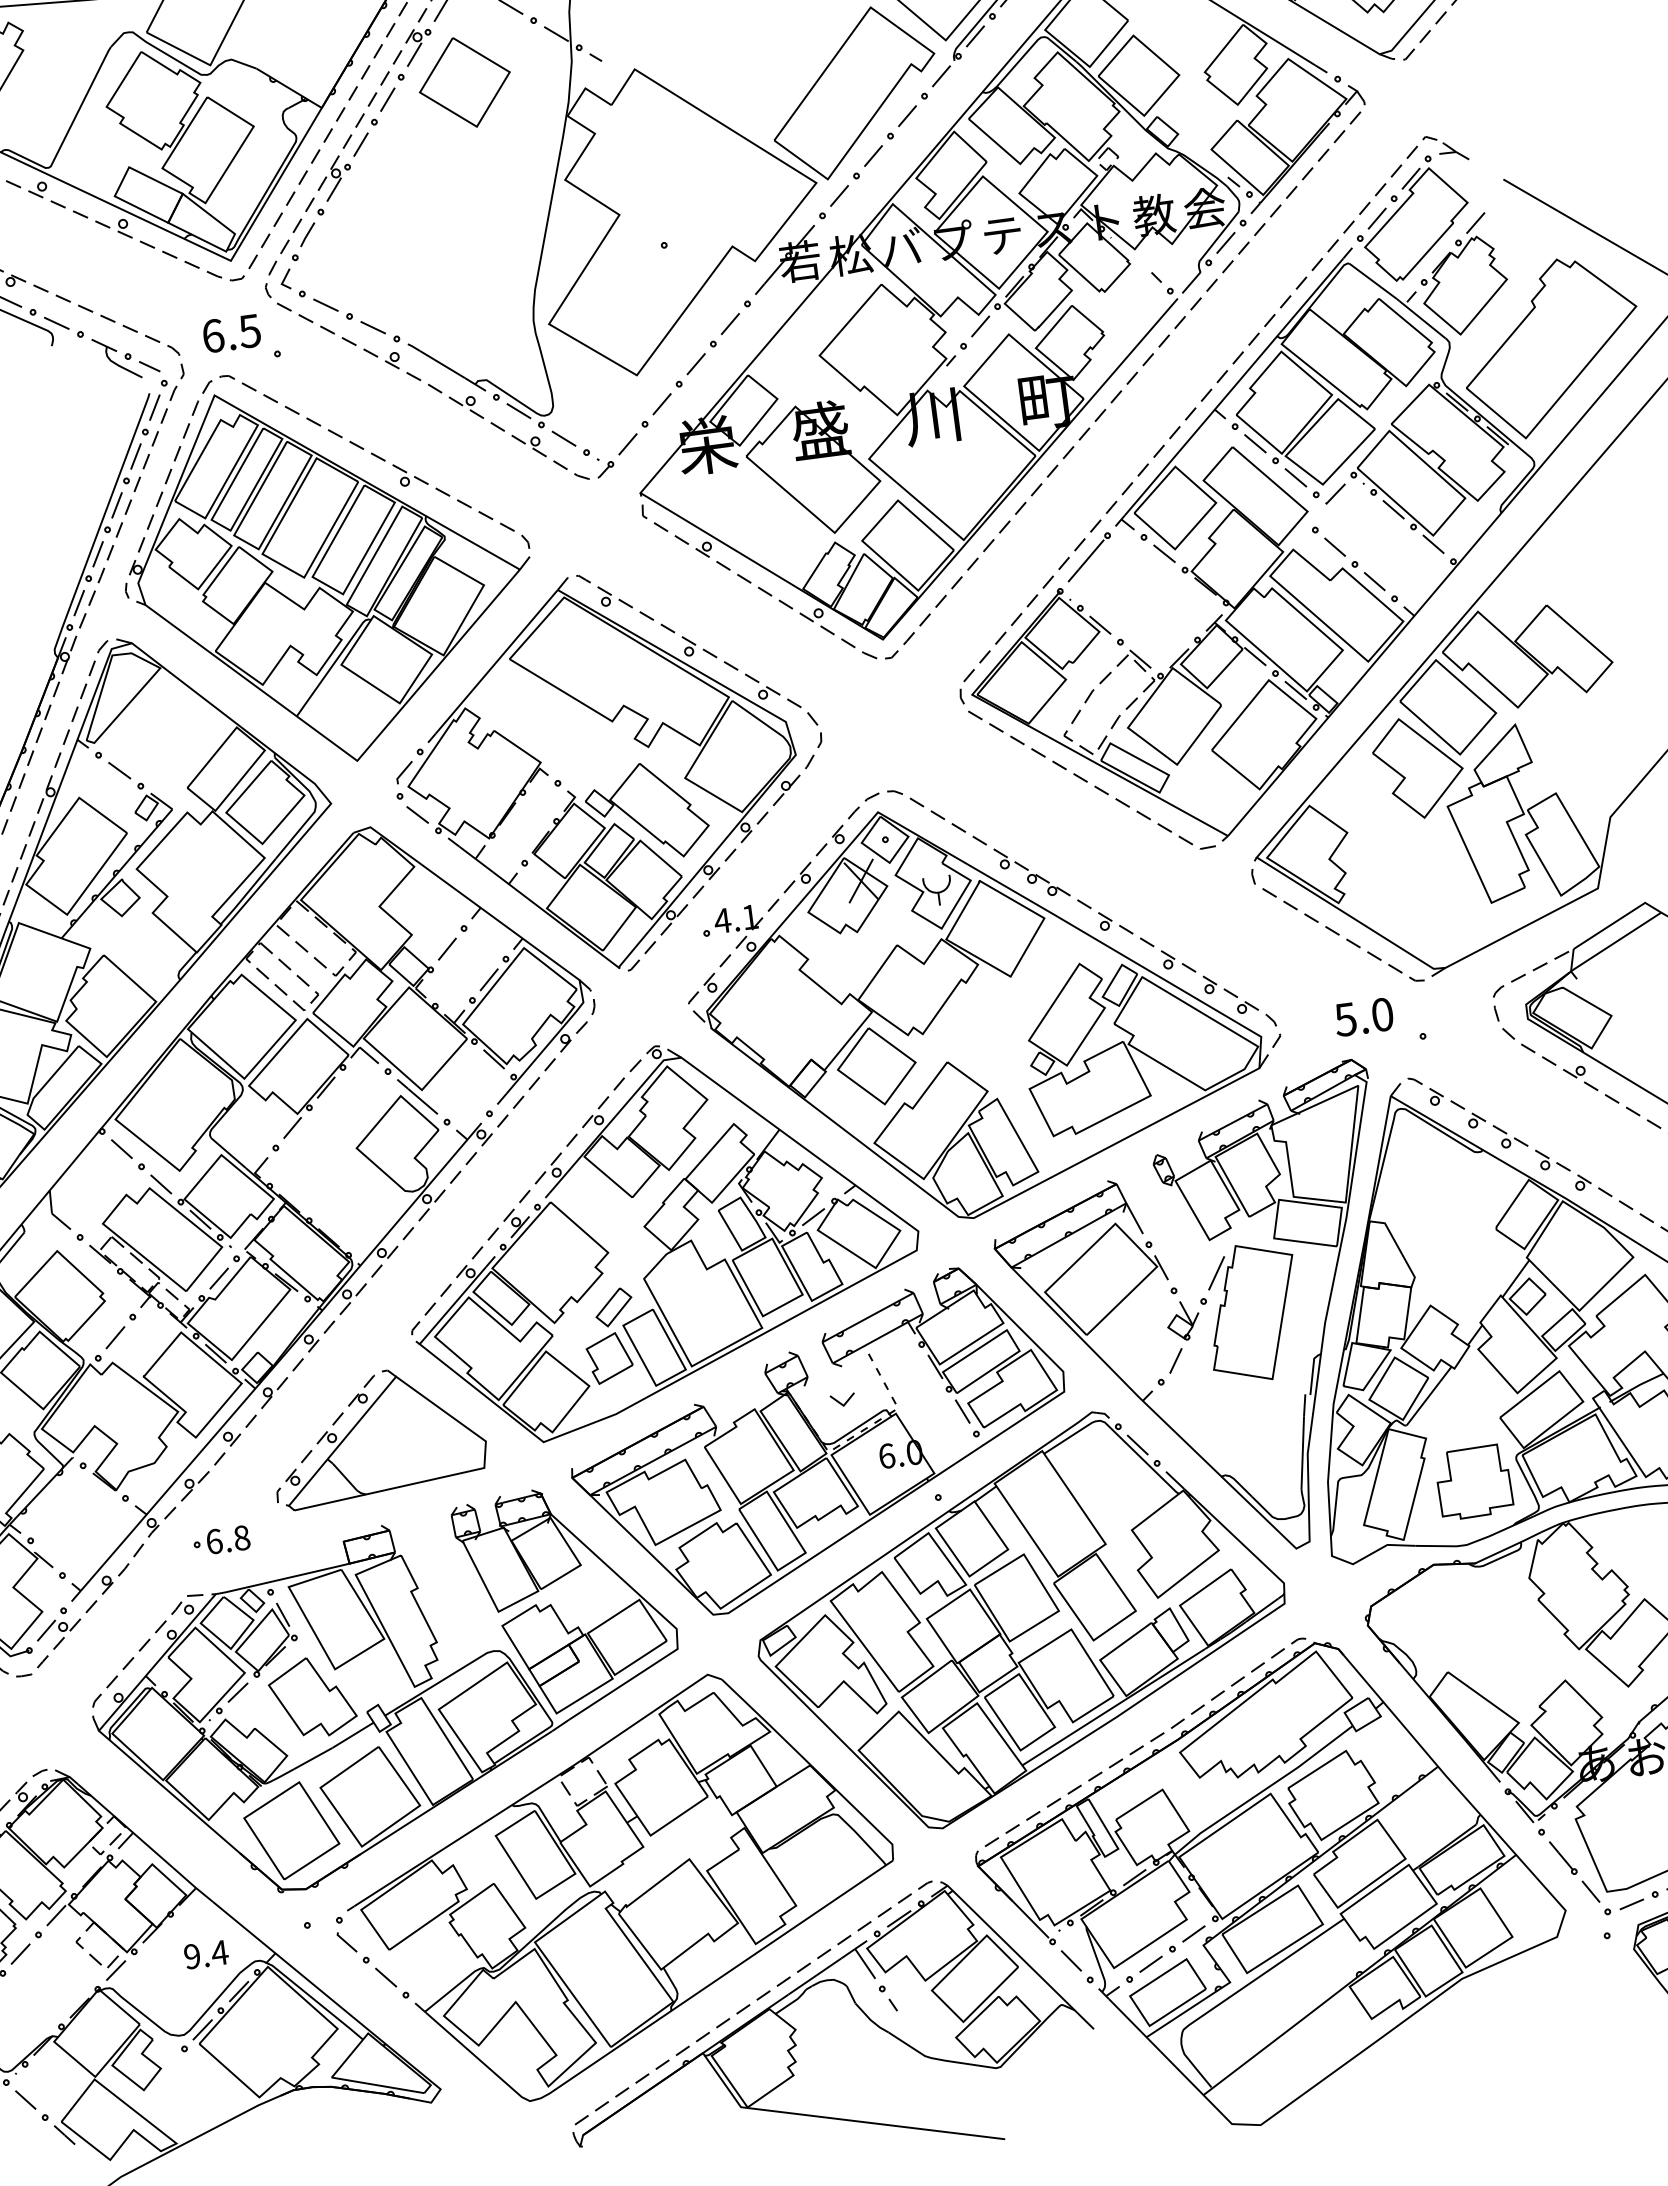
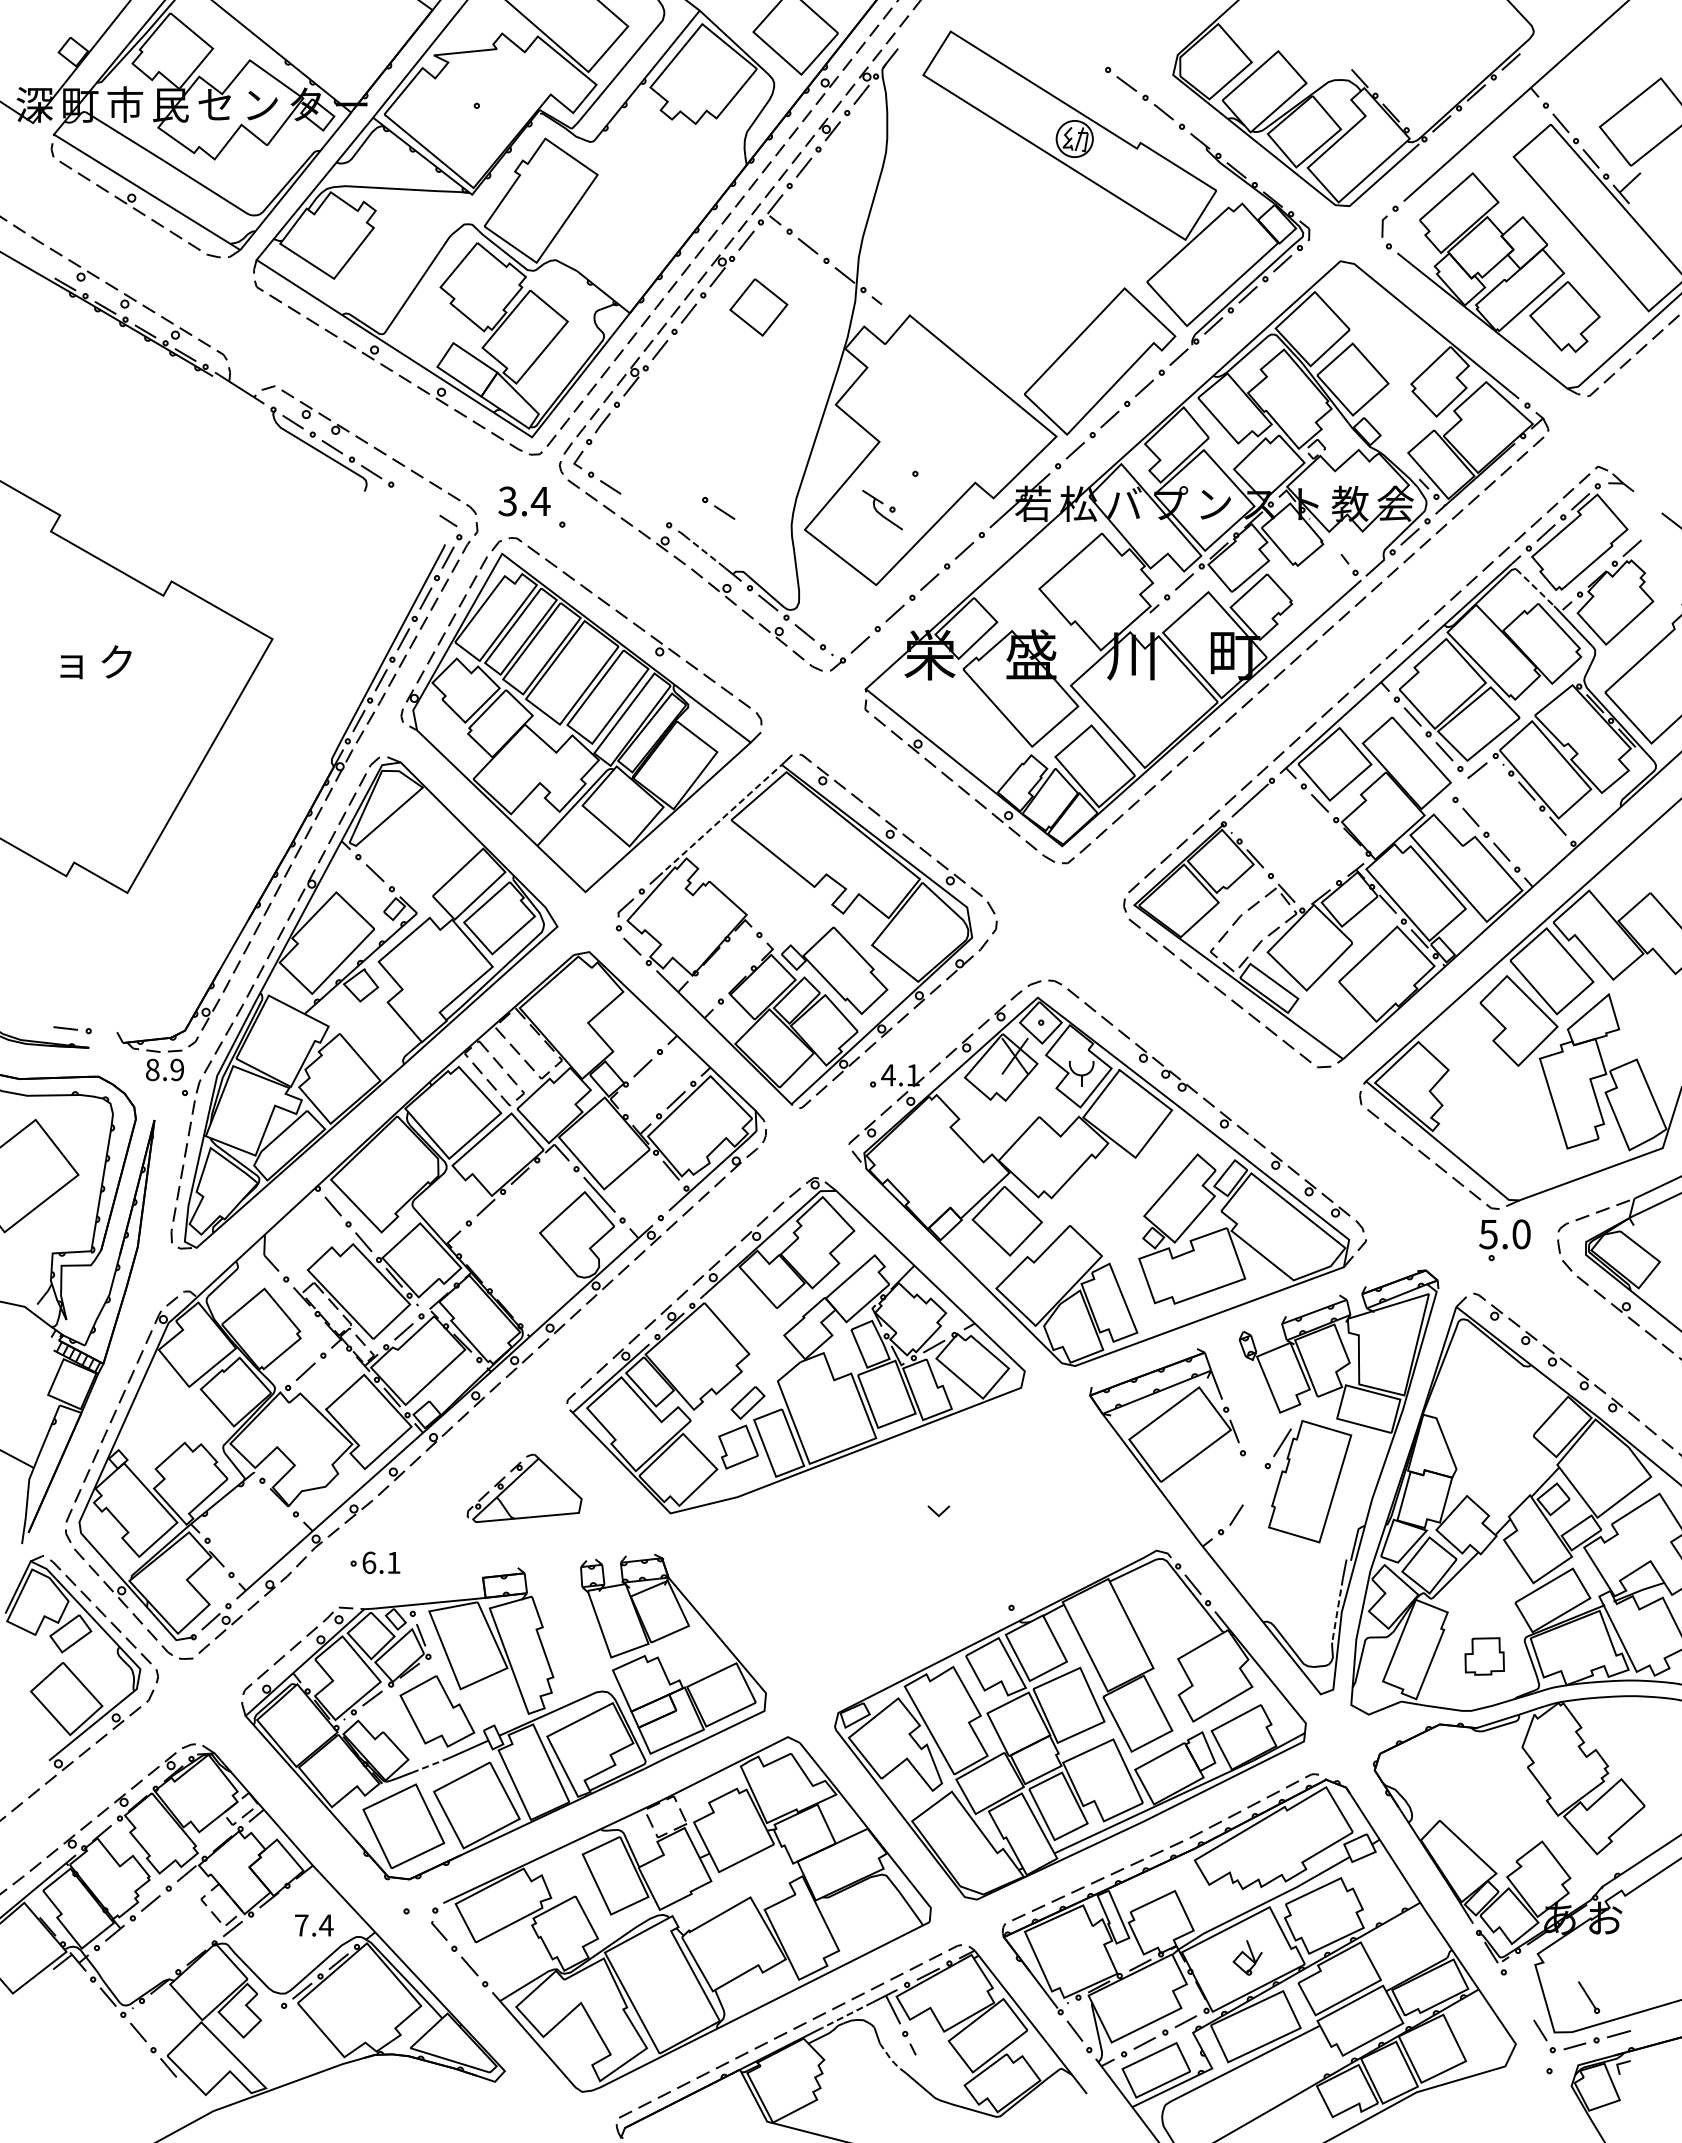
part: (464, 82) -> (758, 307), size x0.7
text: (1002, 235) -> (1214, 504), テ -> ン
line: (1373, 282) -> (1535, 588), solid -> dashed
part: (365, 324) -> (718, 508), moved
text: (231, 333) -> (524, 501), 6.5 -> 3.4
part: (117, 359) -> (882, 510), moved
line: (441, 364) -> (705, 552), solid -> dashed
line: (496, 662) -> (719, 821), solid -> dashed
text: (1363, 1017) -> (1504, 1234), moved
part: (1183, 1320) -> (1247, 1957), moved
part: (376, 1435) -> (524, 1488), size x0.6
part: (819, 1443) -> (913, 1546), removed
line: (1302, 1453) -> (1337, 1611), solid -> dashed
part: (1473, 1482) -> (1484, 1656), size x0.6
text: (241, 1537) -> (393, 1562), 6.8 -> 6.1
line: (313, 1758) -> (431, 1765), solid -> dashed
part: (1563, 1857) -> (1589, 1997), moved
text: (192, 1956) -> (301, 1925), 9.4 -> 7.4
line: (813, 1976) -> (846, 2015), solid -> dashed
line: (870, 2019) -> (891, 2059), solid -> dashed

